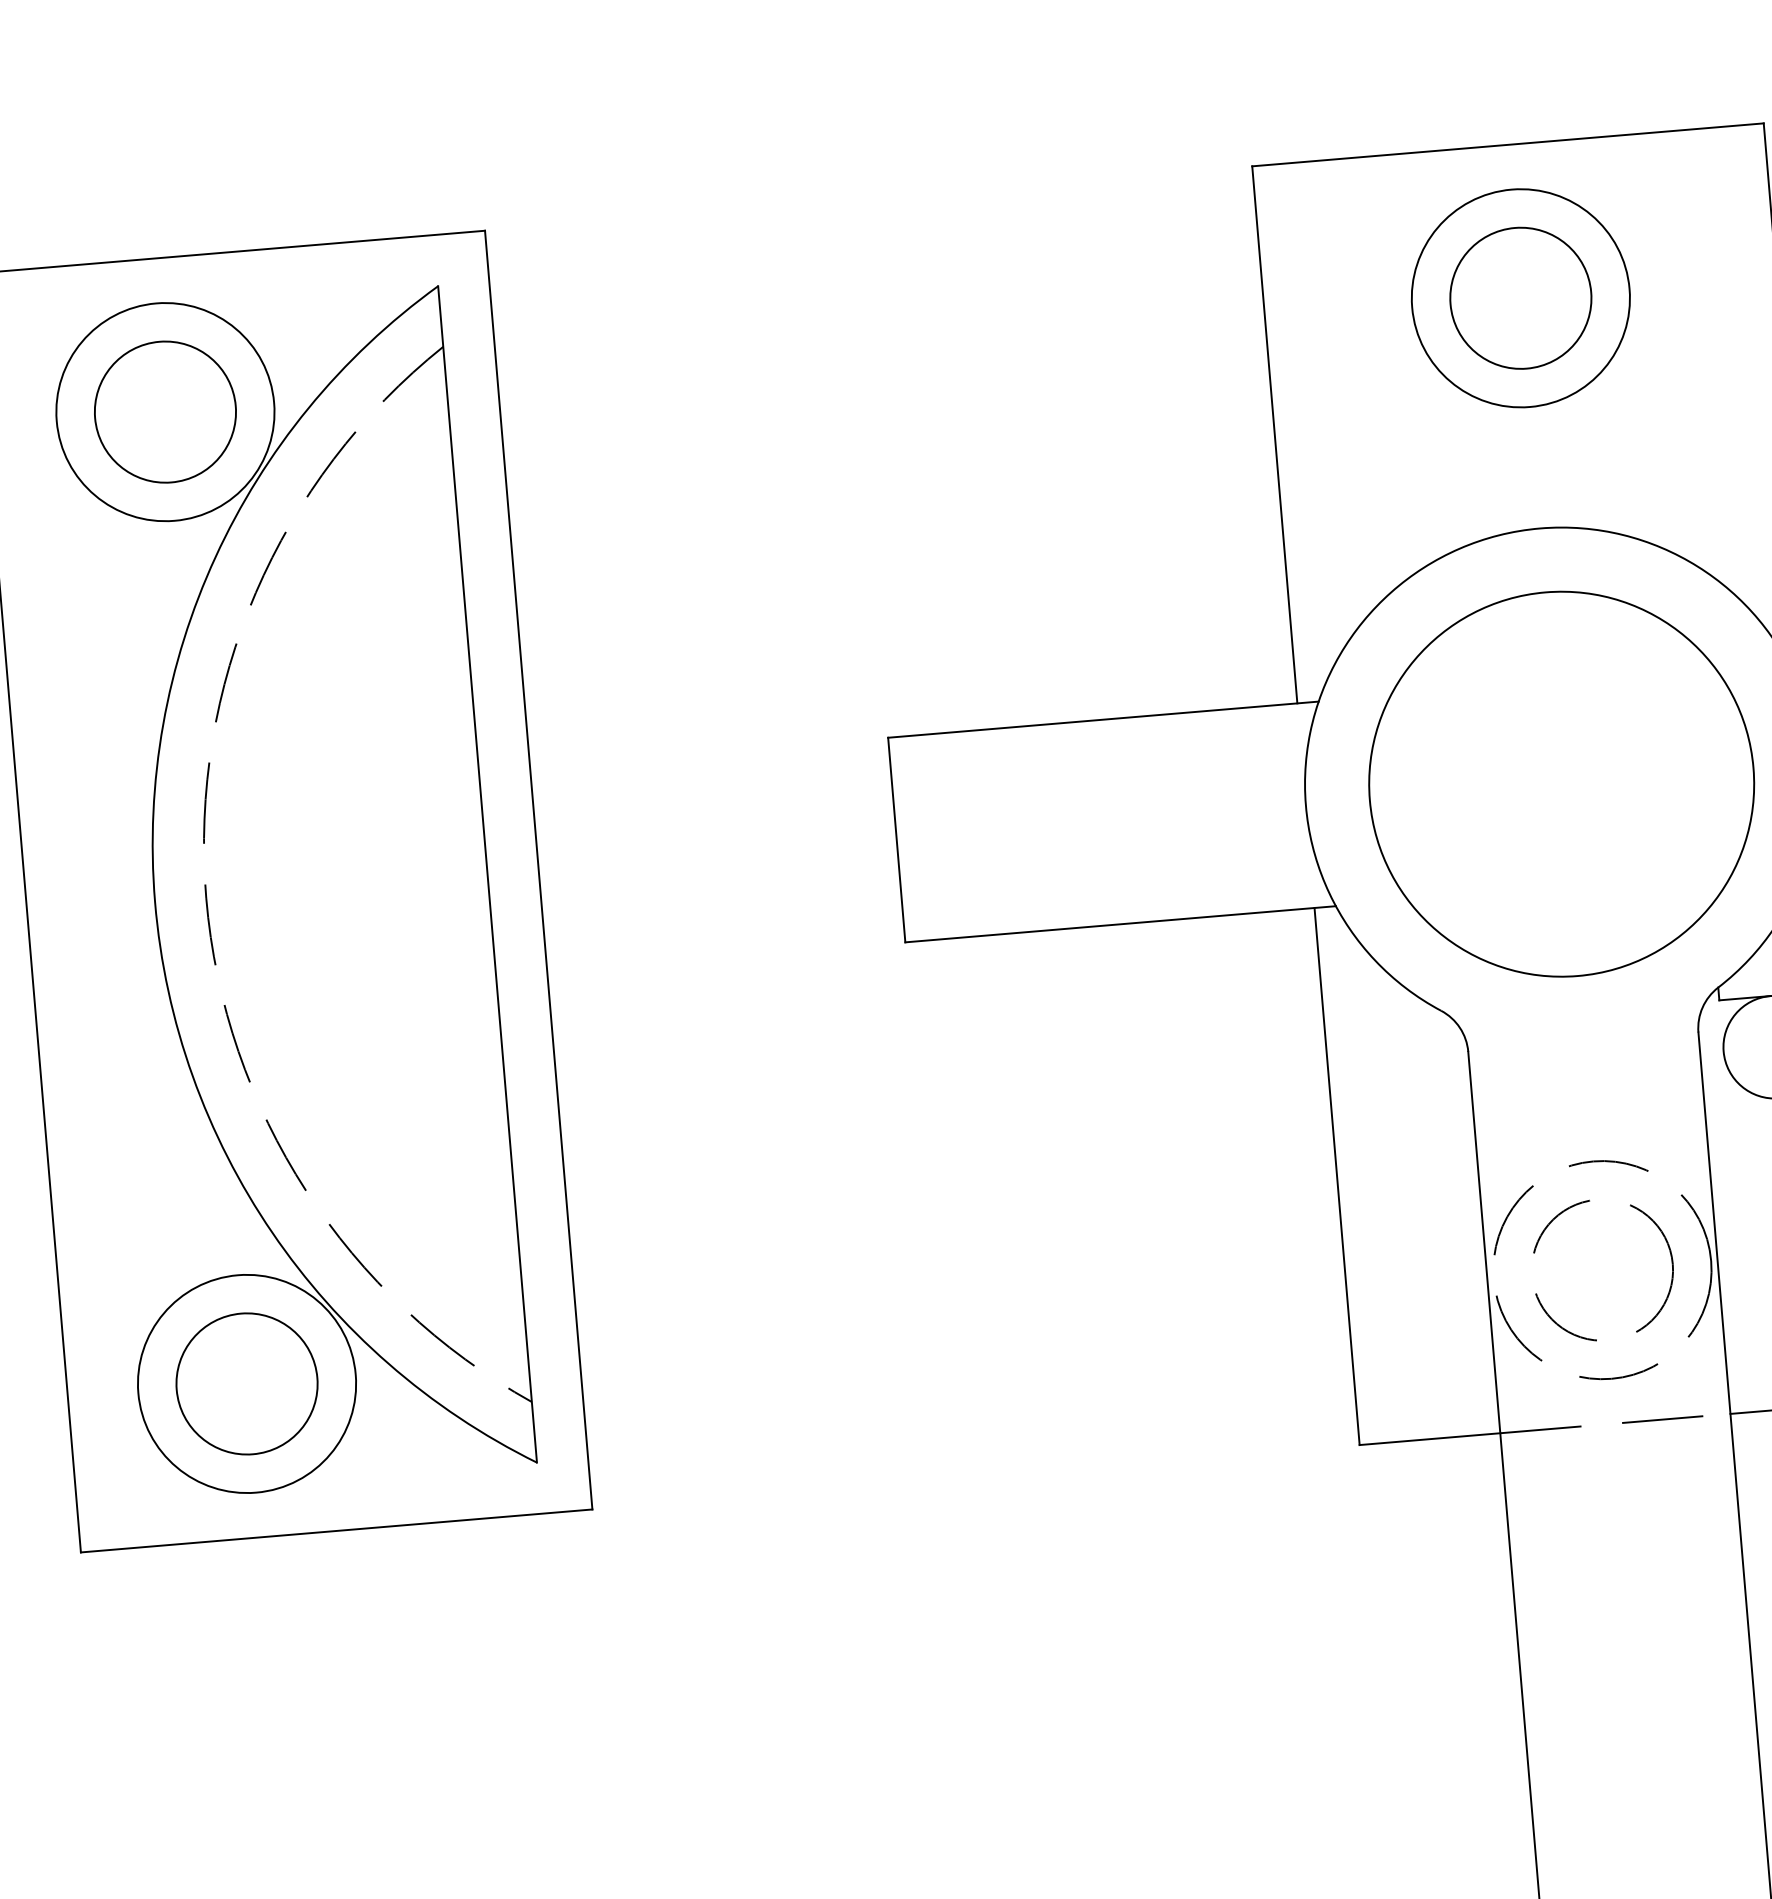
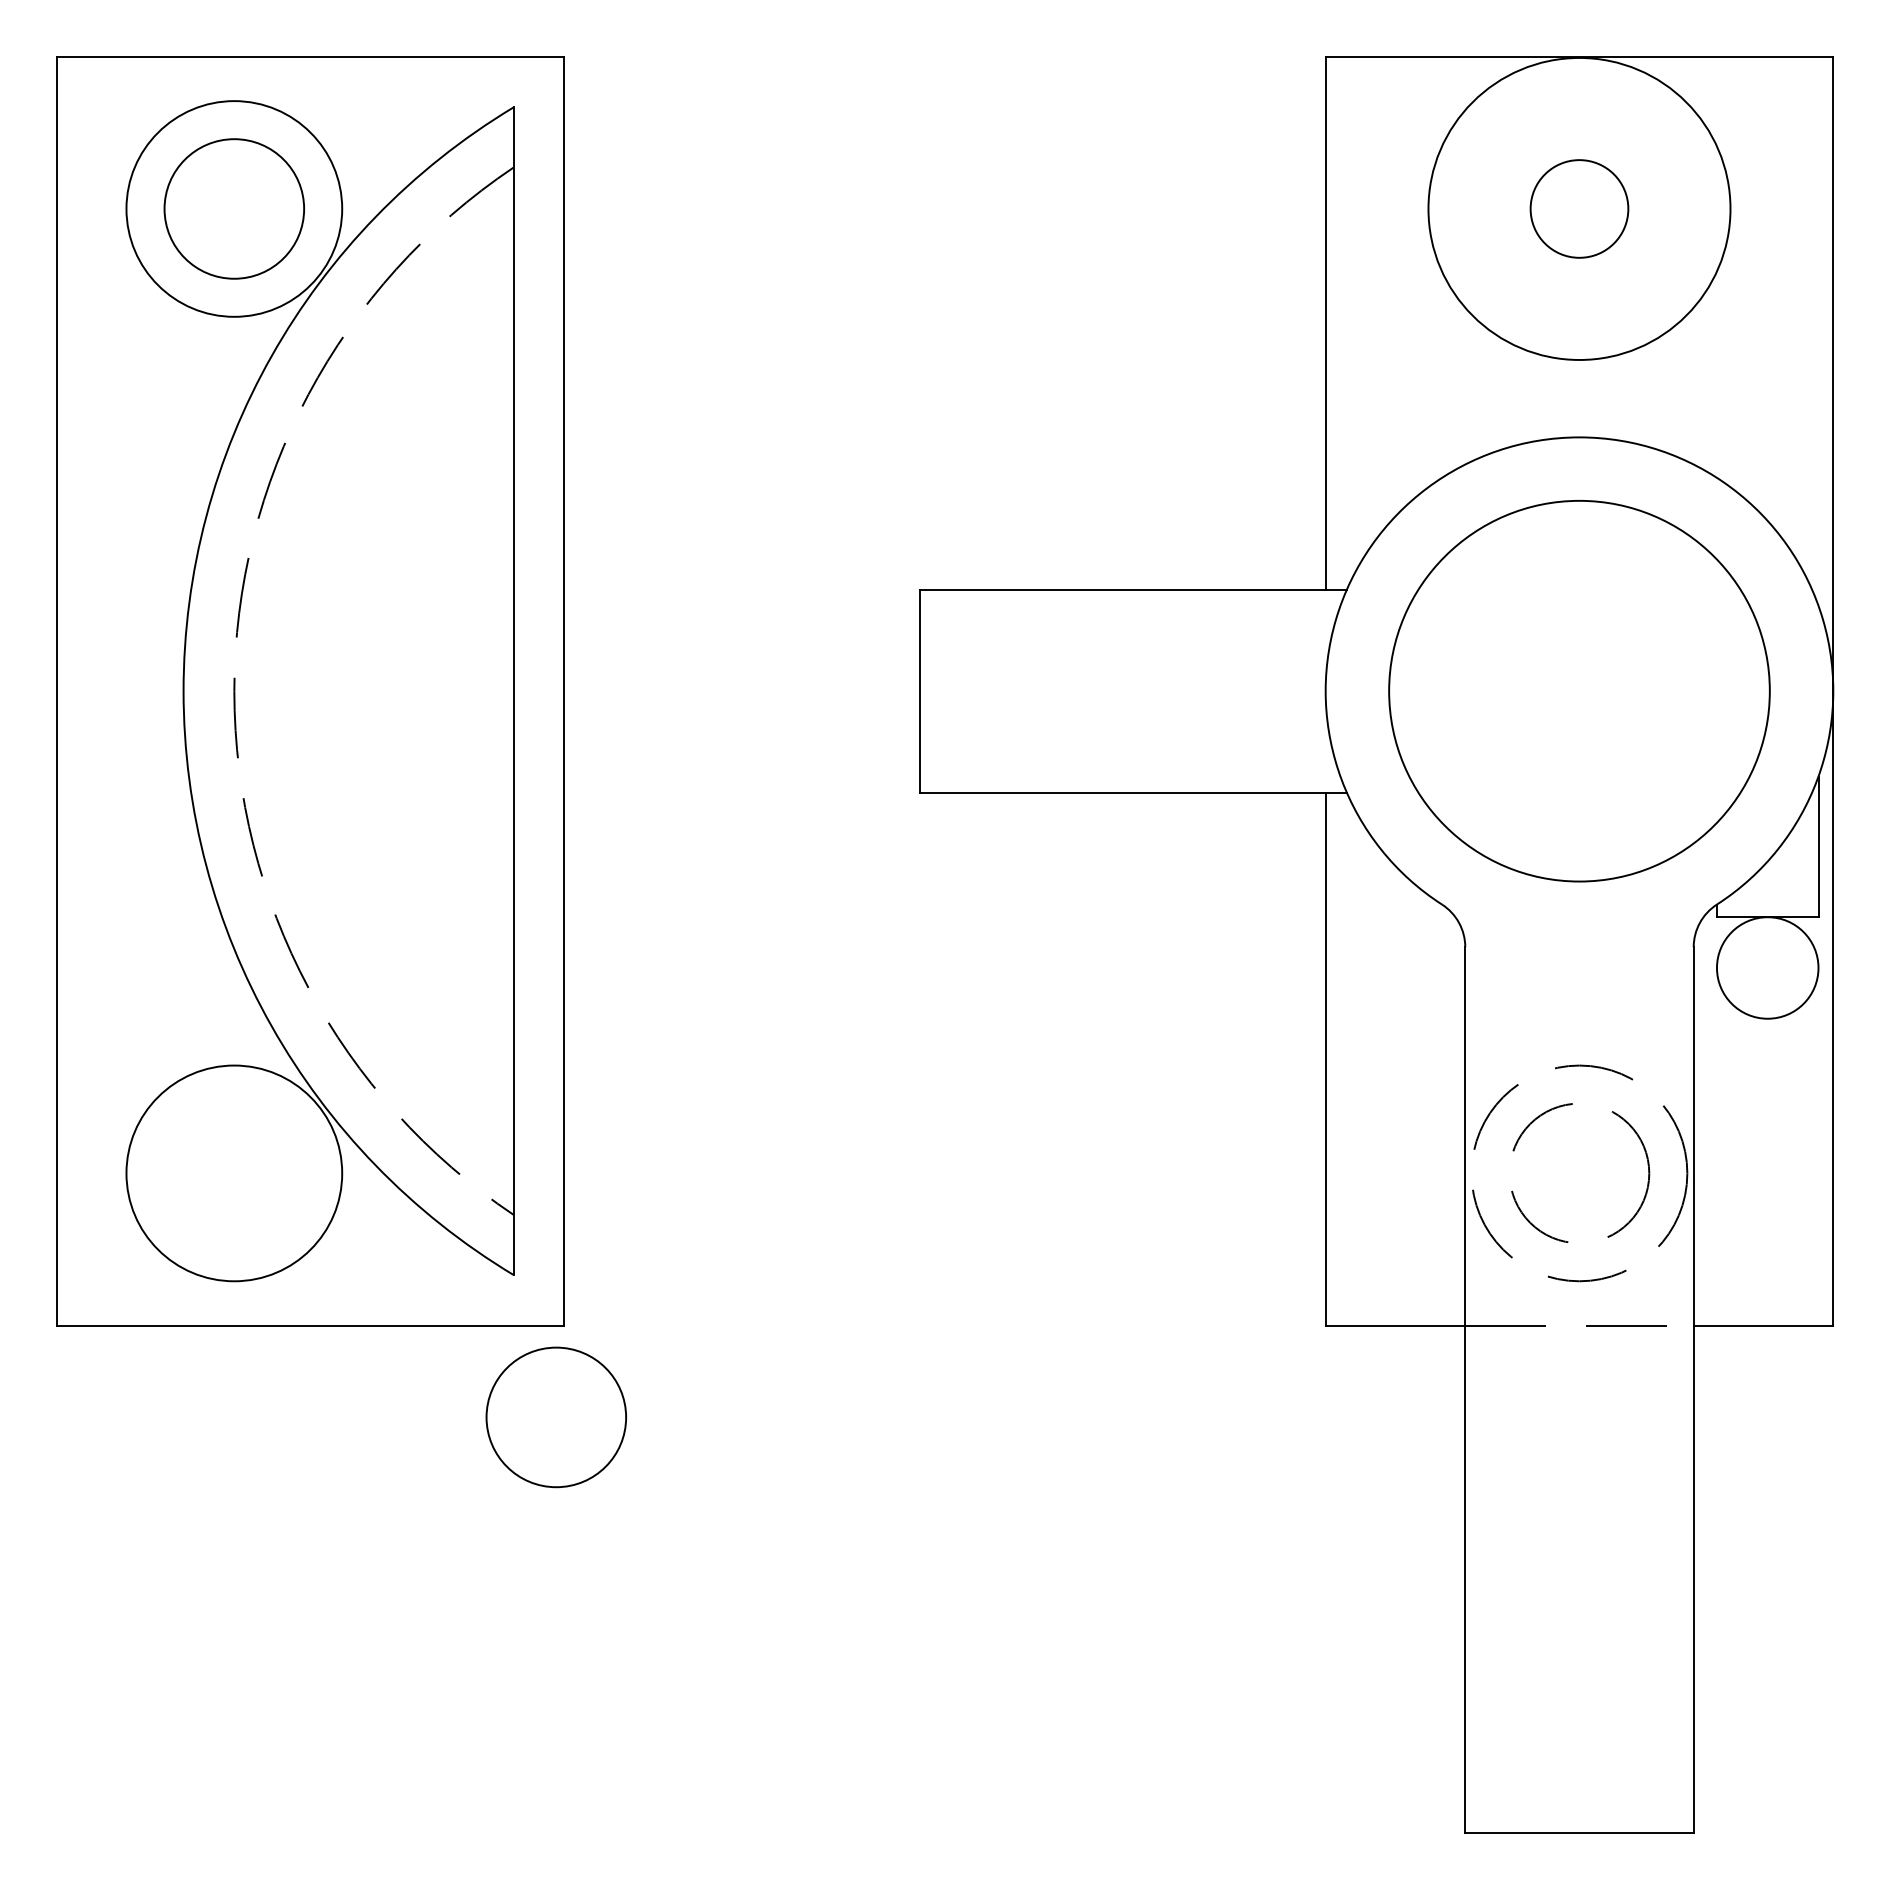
circle: (1520, 297) -> (1579, 208), size x0.7
circle: (1520, 297) -> (1579, 208), size x1.4
circle: (246, 1384) -> (555, 1417), moved

